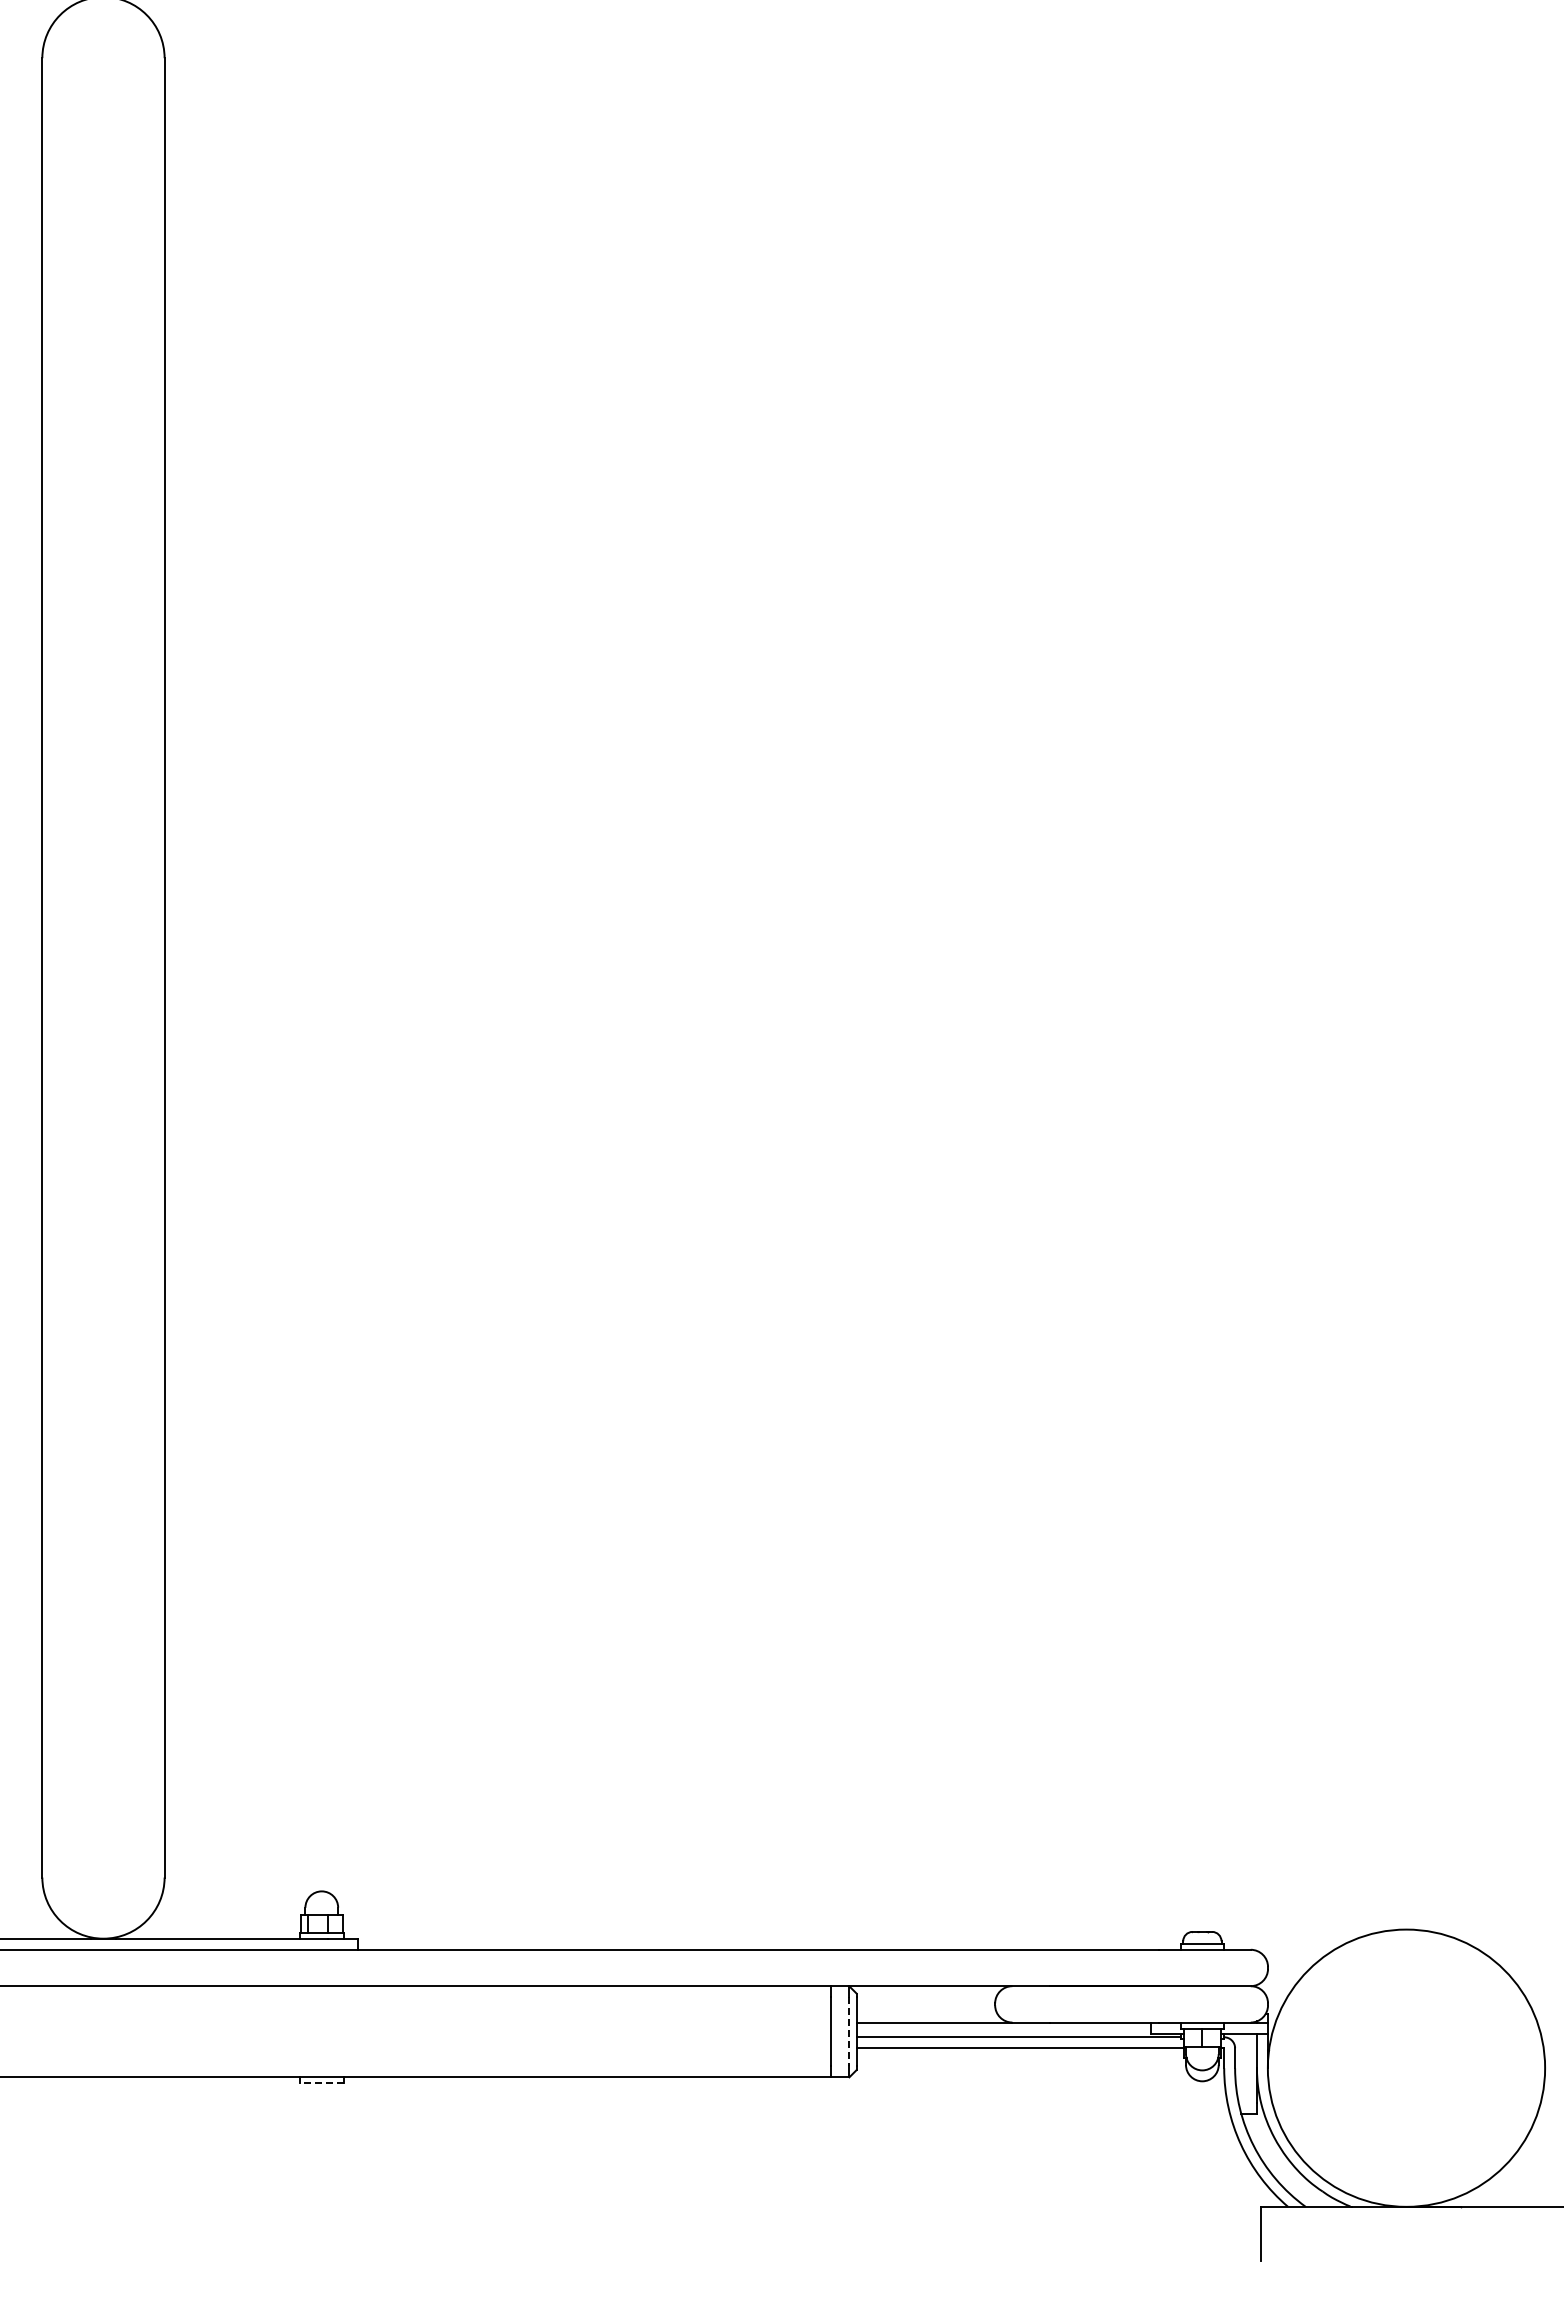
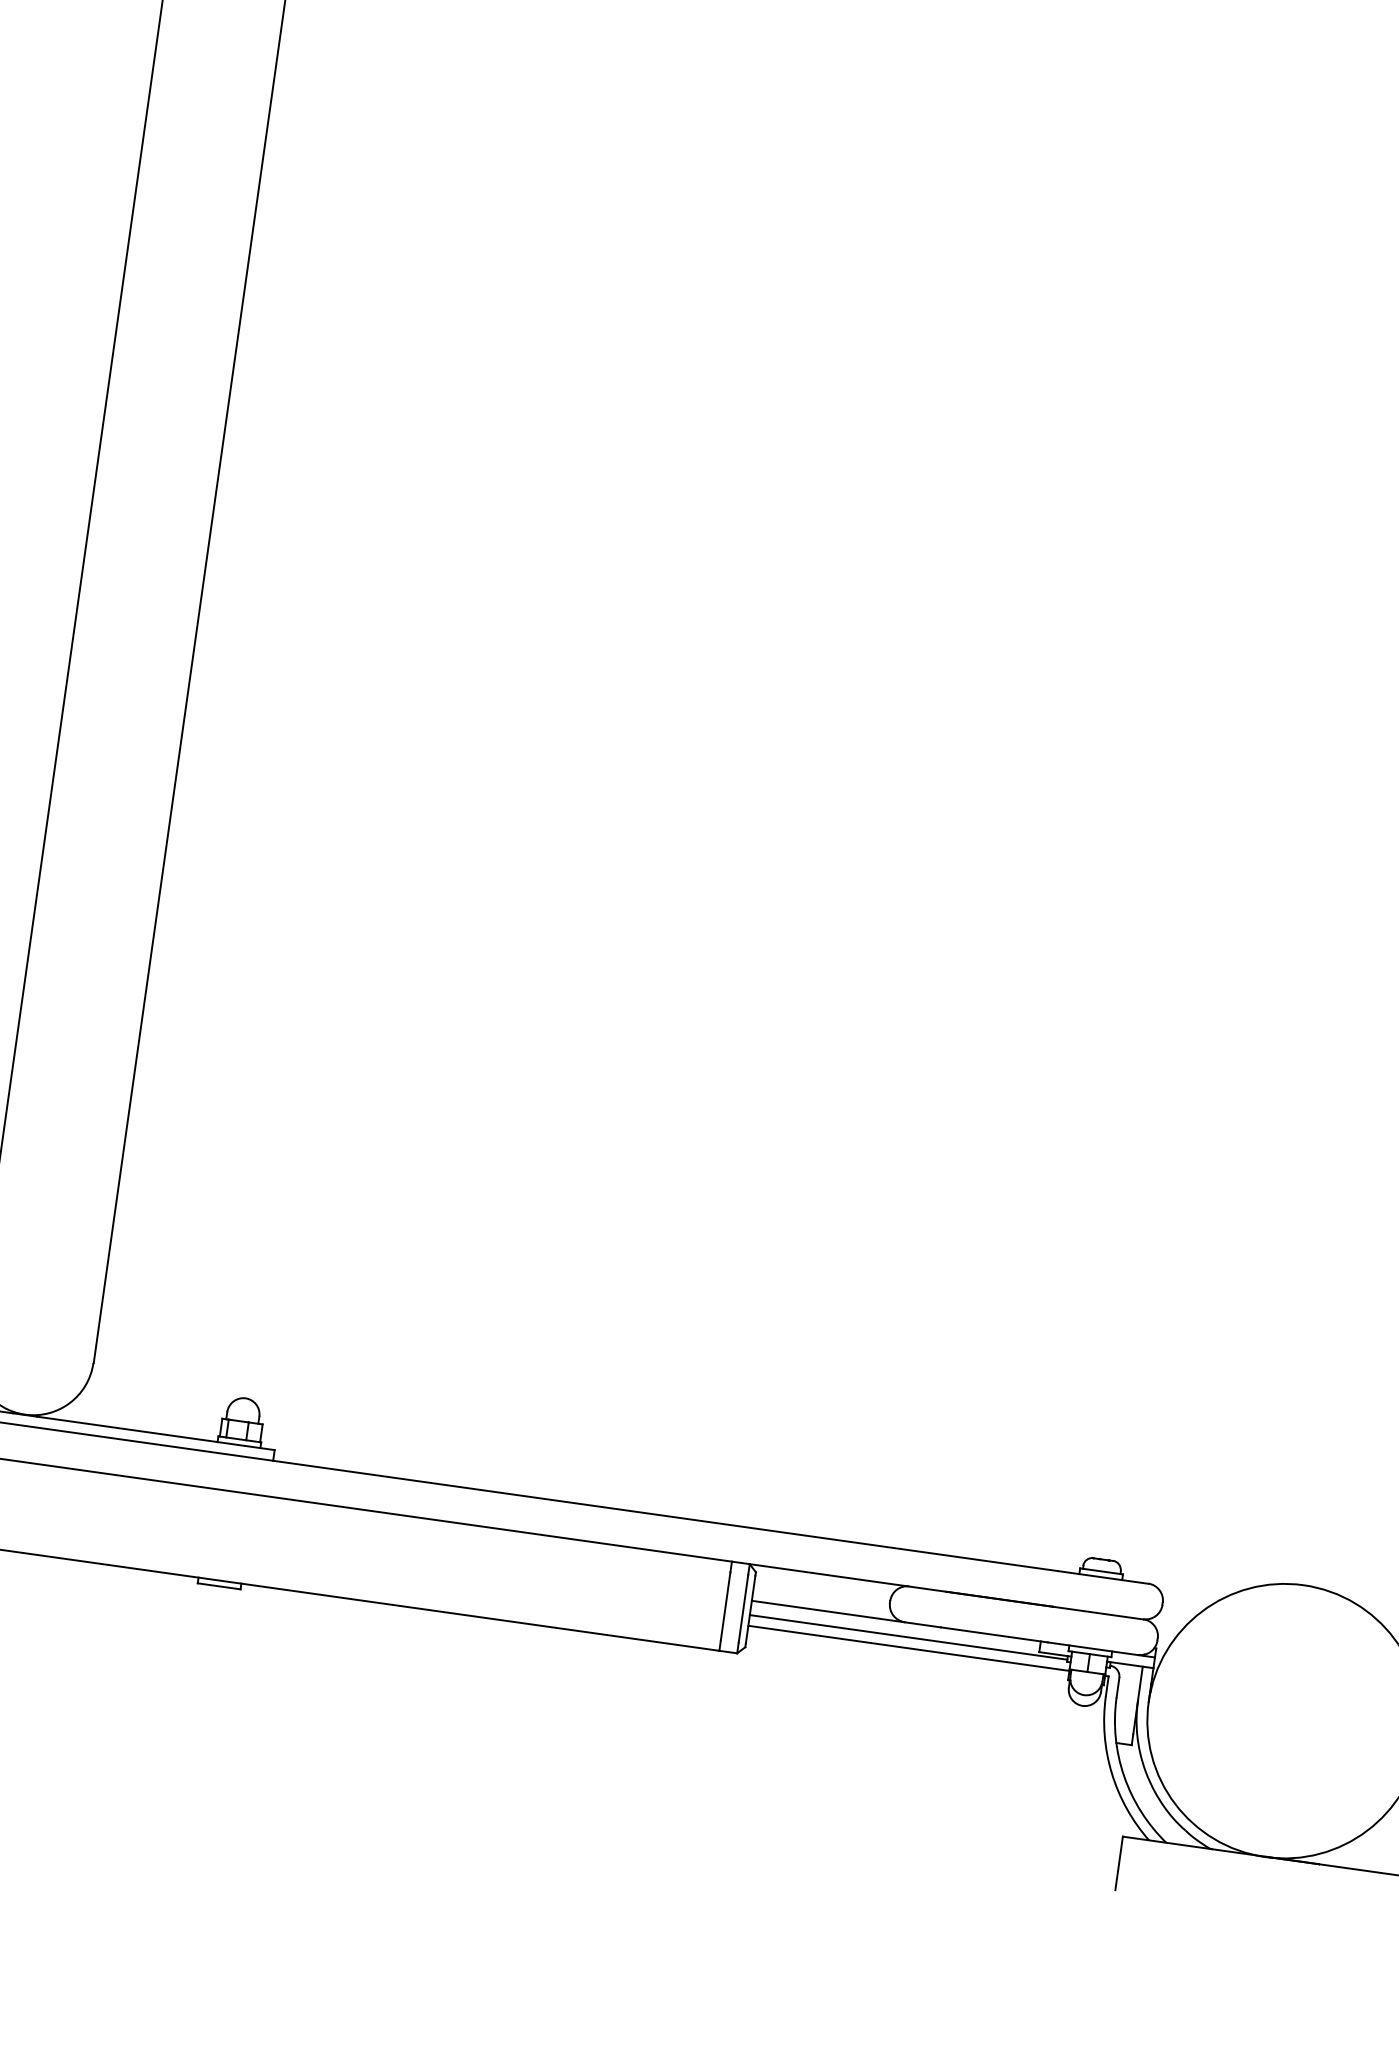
line: (849, 2031) -> (743, 1608), dashed -> solid
line: (321, 2083) -> (218, 1586), dashed -> solid

